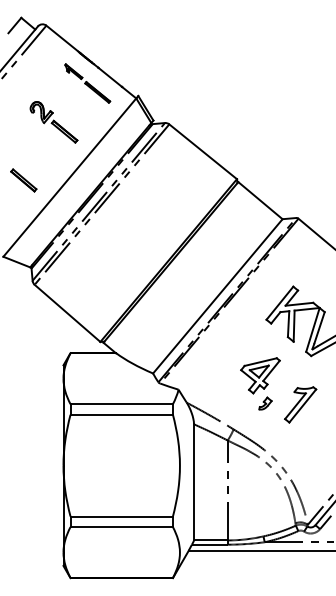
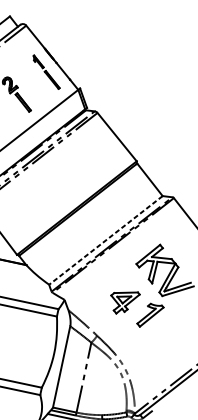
line: (217, 296) -> (105, 240), solid -> dashed
part: (265, 403) -> (123, 322), removed
part: (300, 404) -> (150, 315), moved

